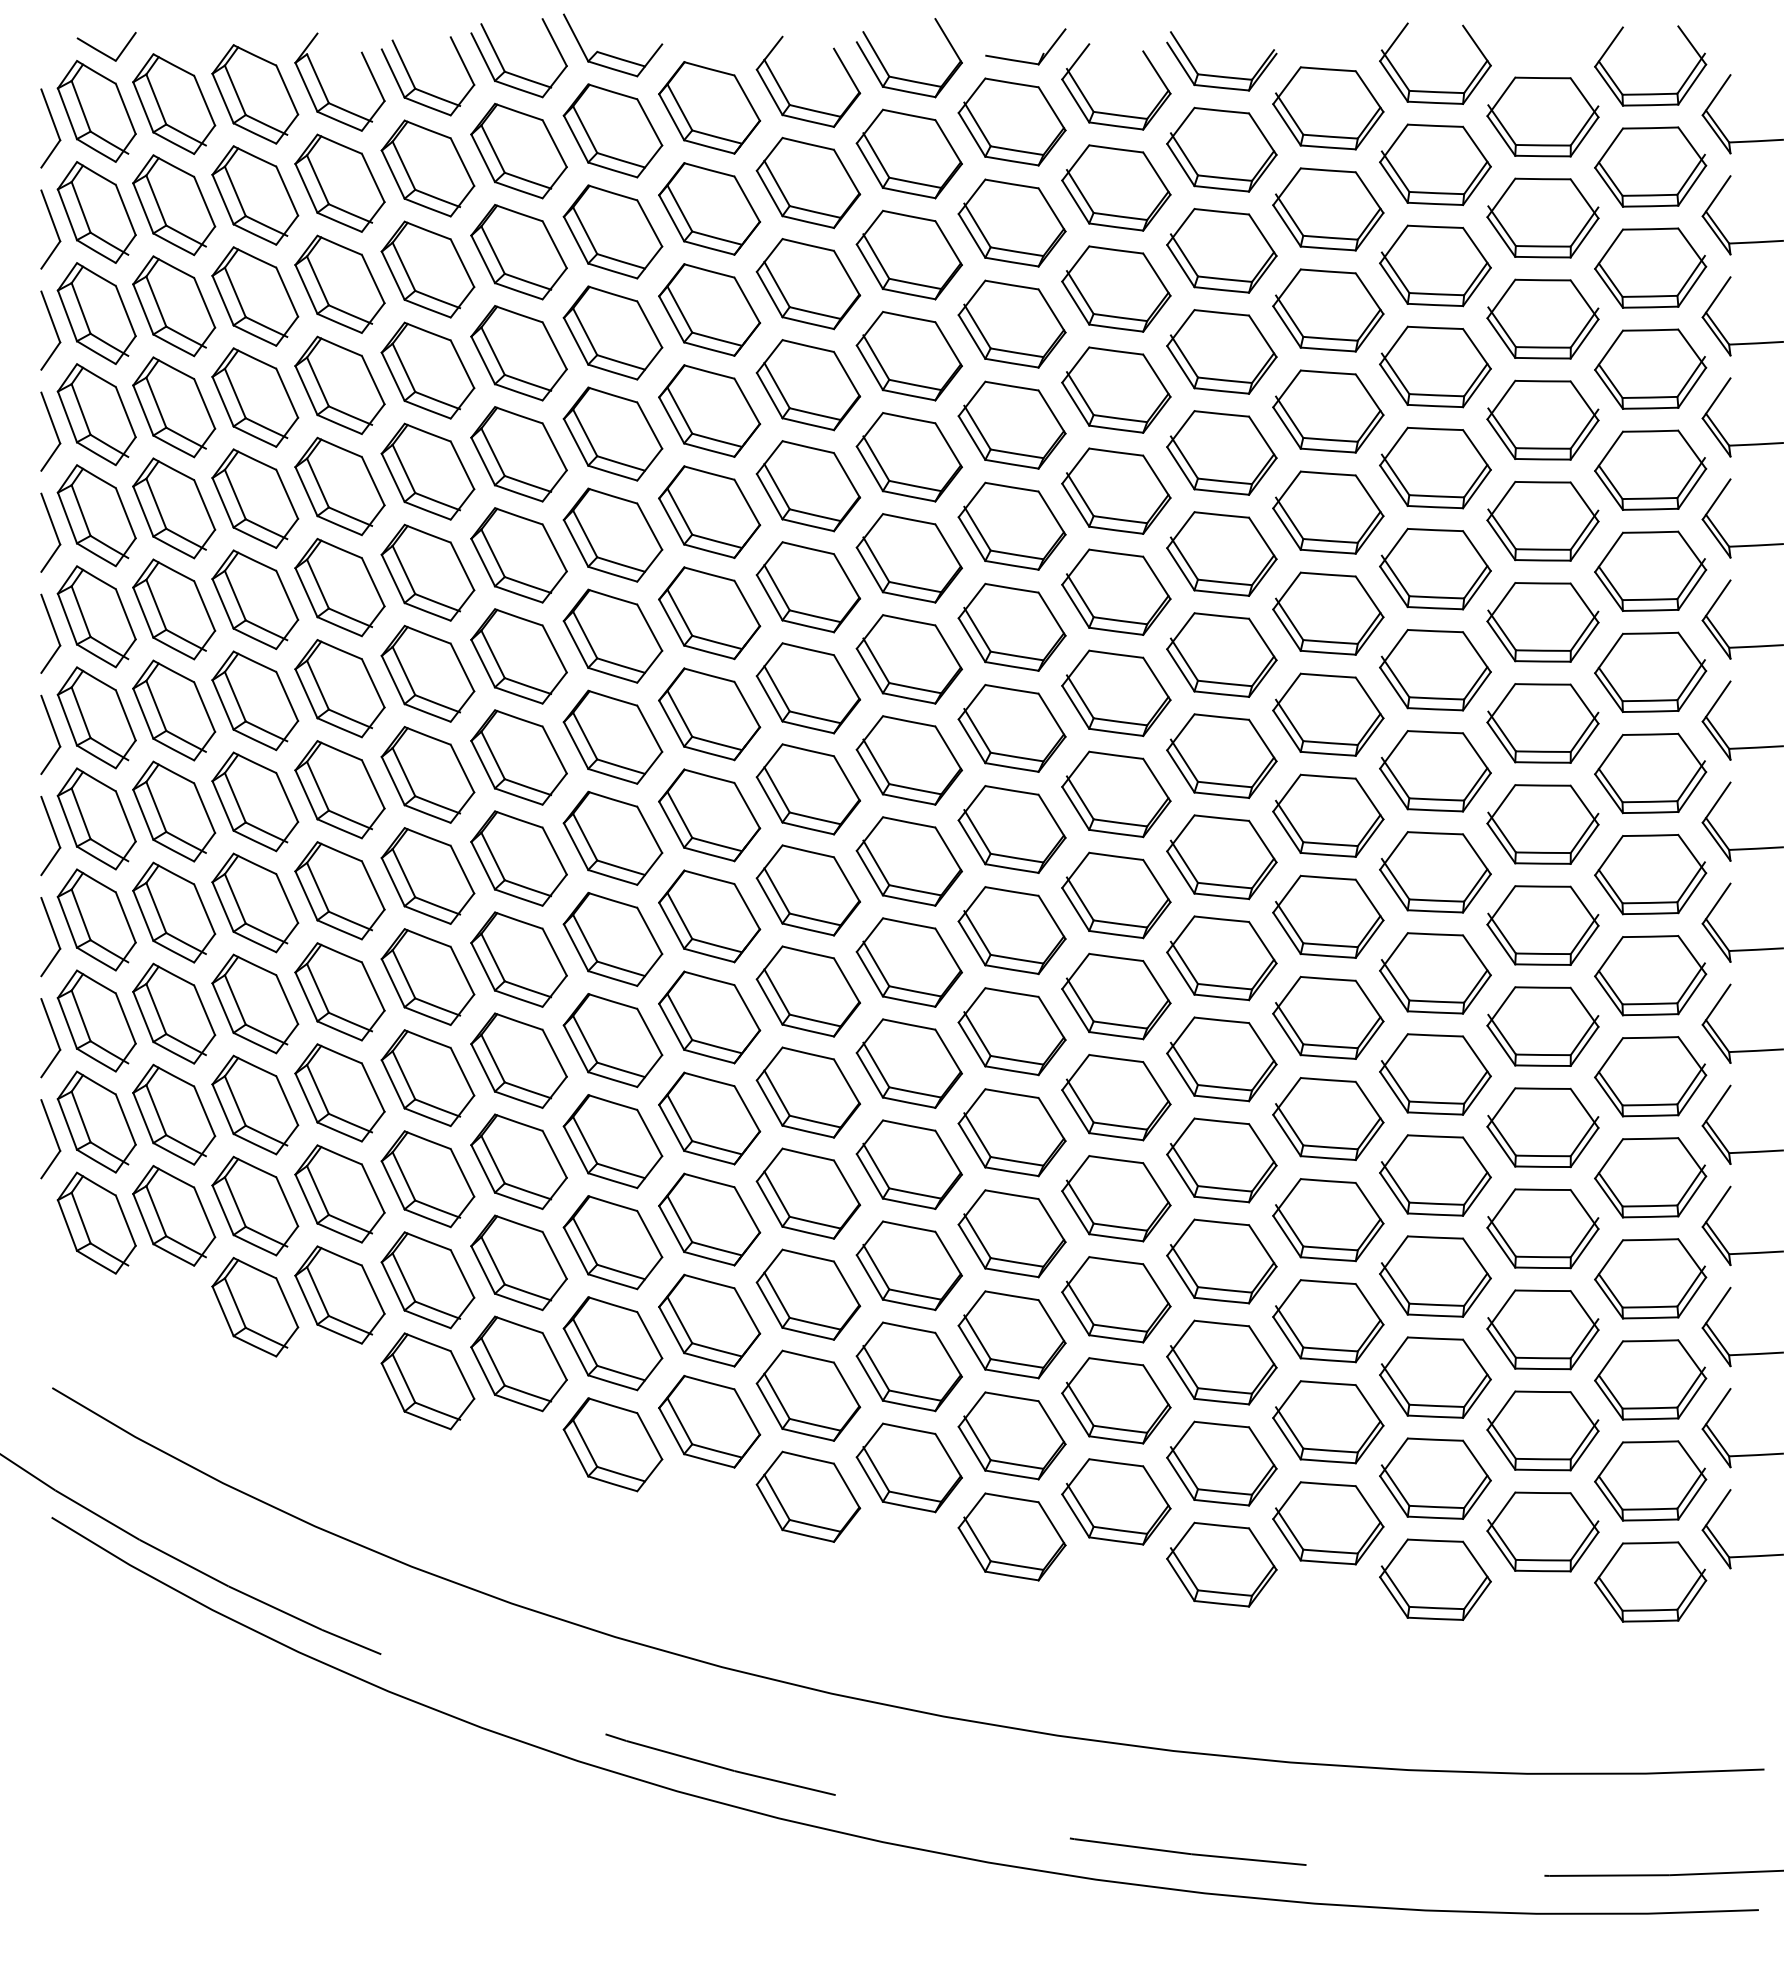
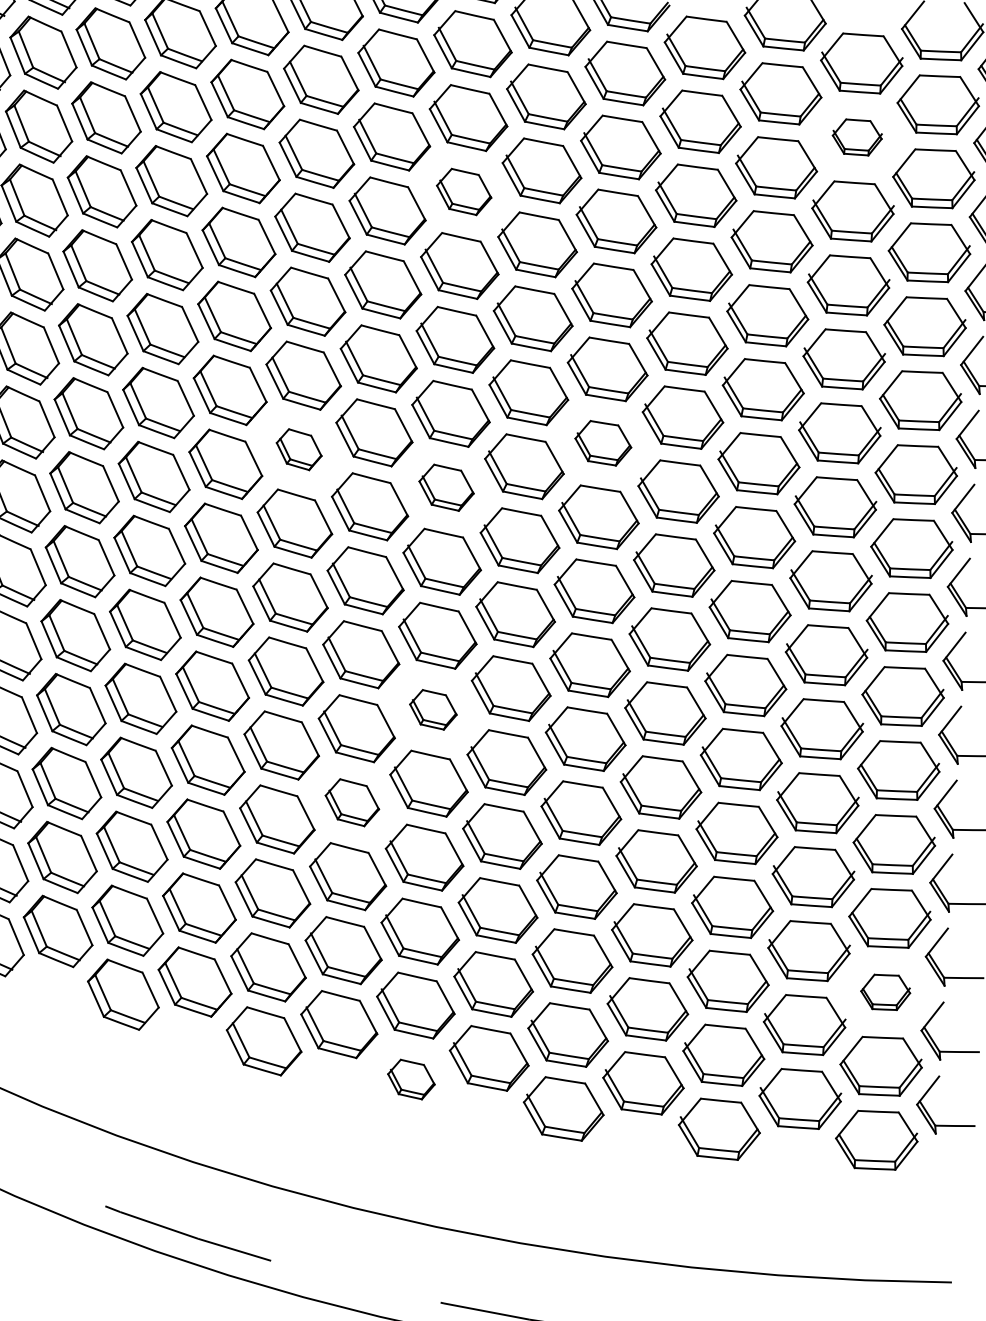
part: (1542, 217) -> (856, 137), size x0.6
part: (1011, 323) -> (463, 191), size x0.7
part: (1221, 654) -> (603, 442), size x0.7
part: (807, 688) -> (298, 449), size x0.6
part: (1011, 727) -> (446, 487), size x0.7
part: (1011, 1031) -> (432, 709), size x0.6
part: (908, 1164) -> (351, 802), size x0.7
part: (1650, 1379) -> (885, 992), size x0.6
part: (1011, 1536) -> (411, 1079), size x0.6

